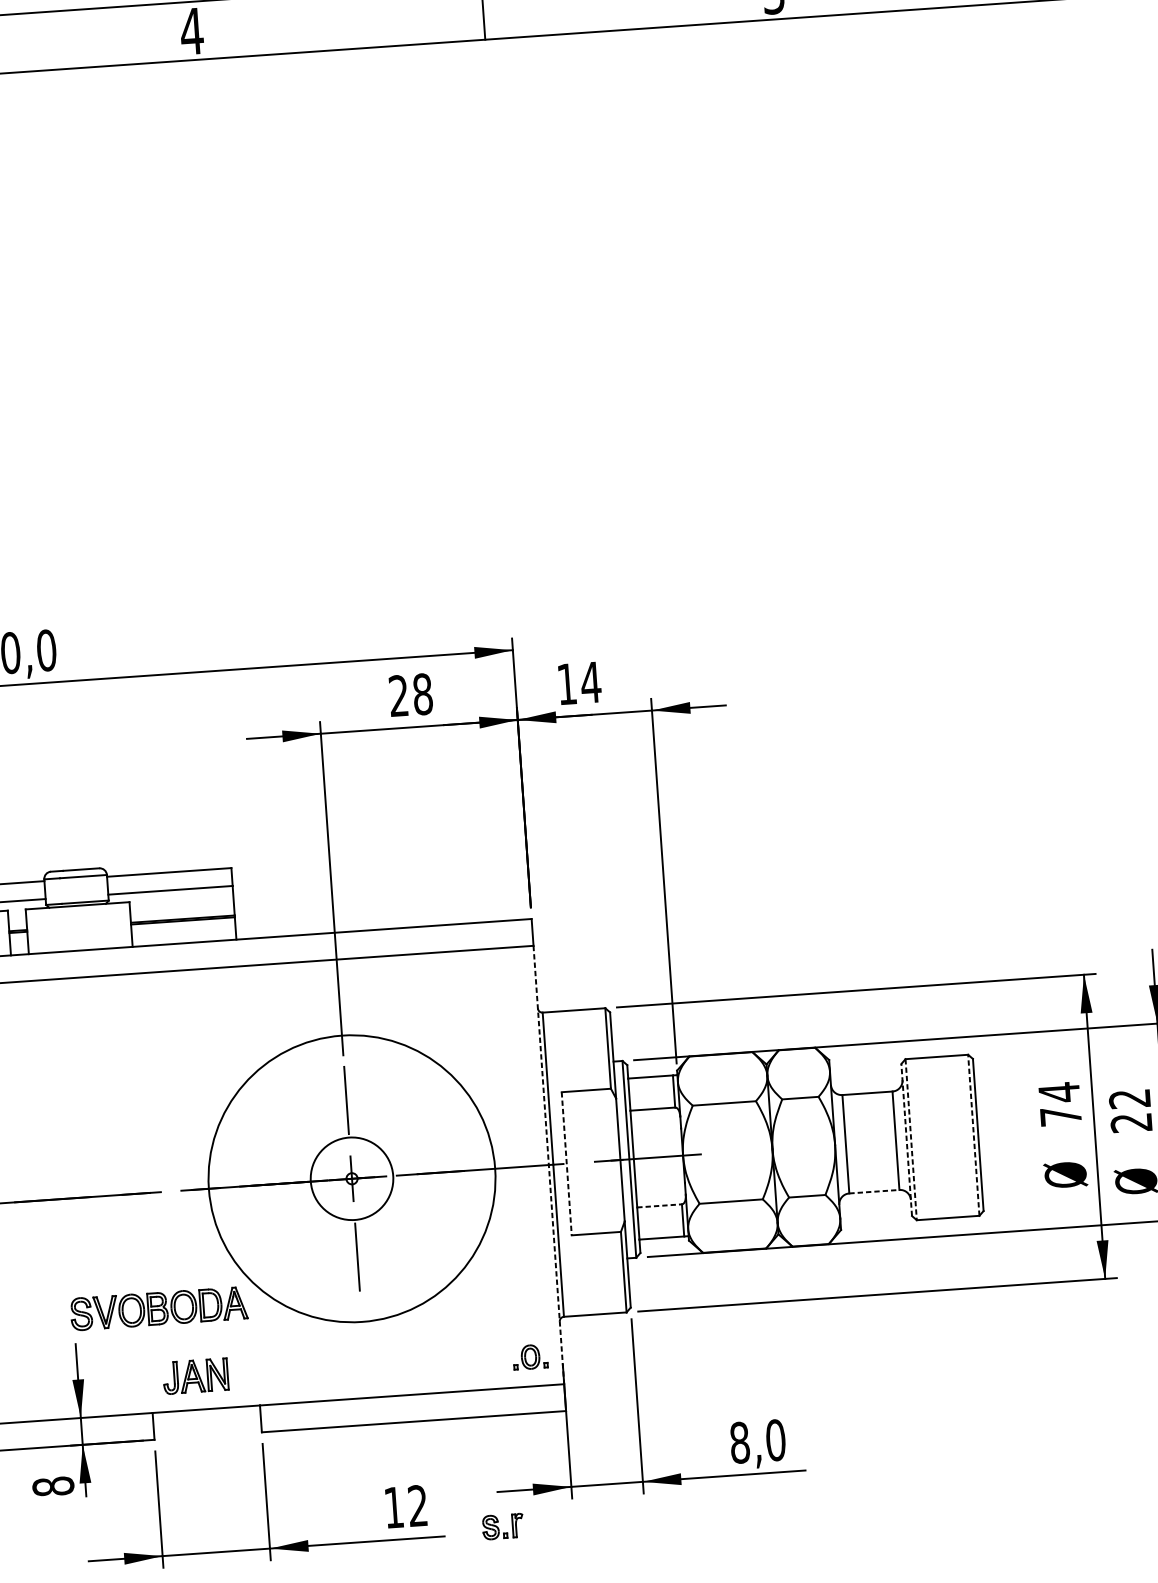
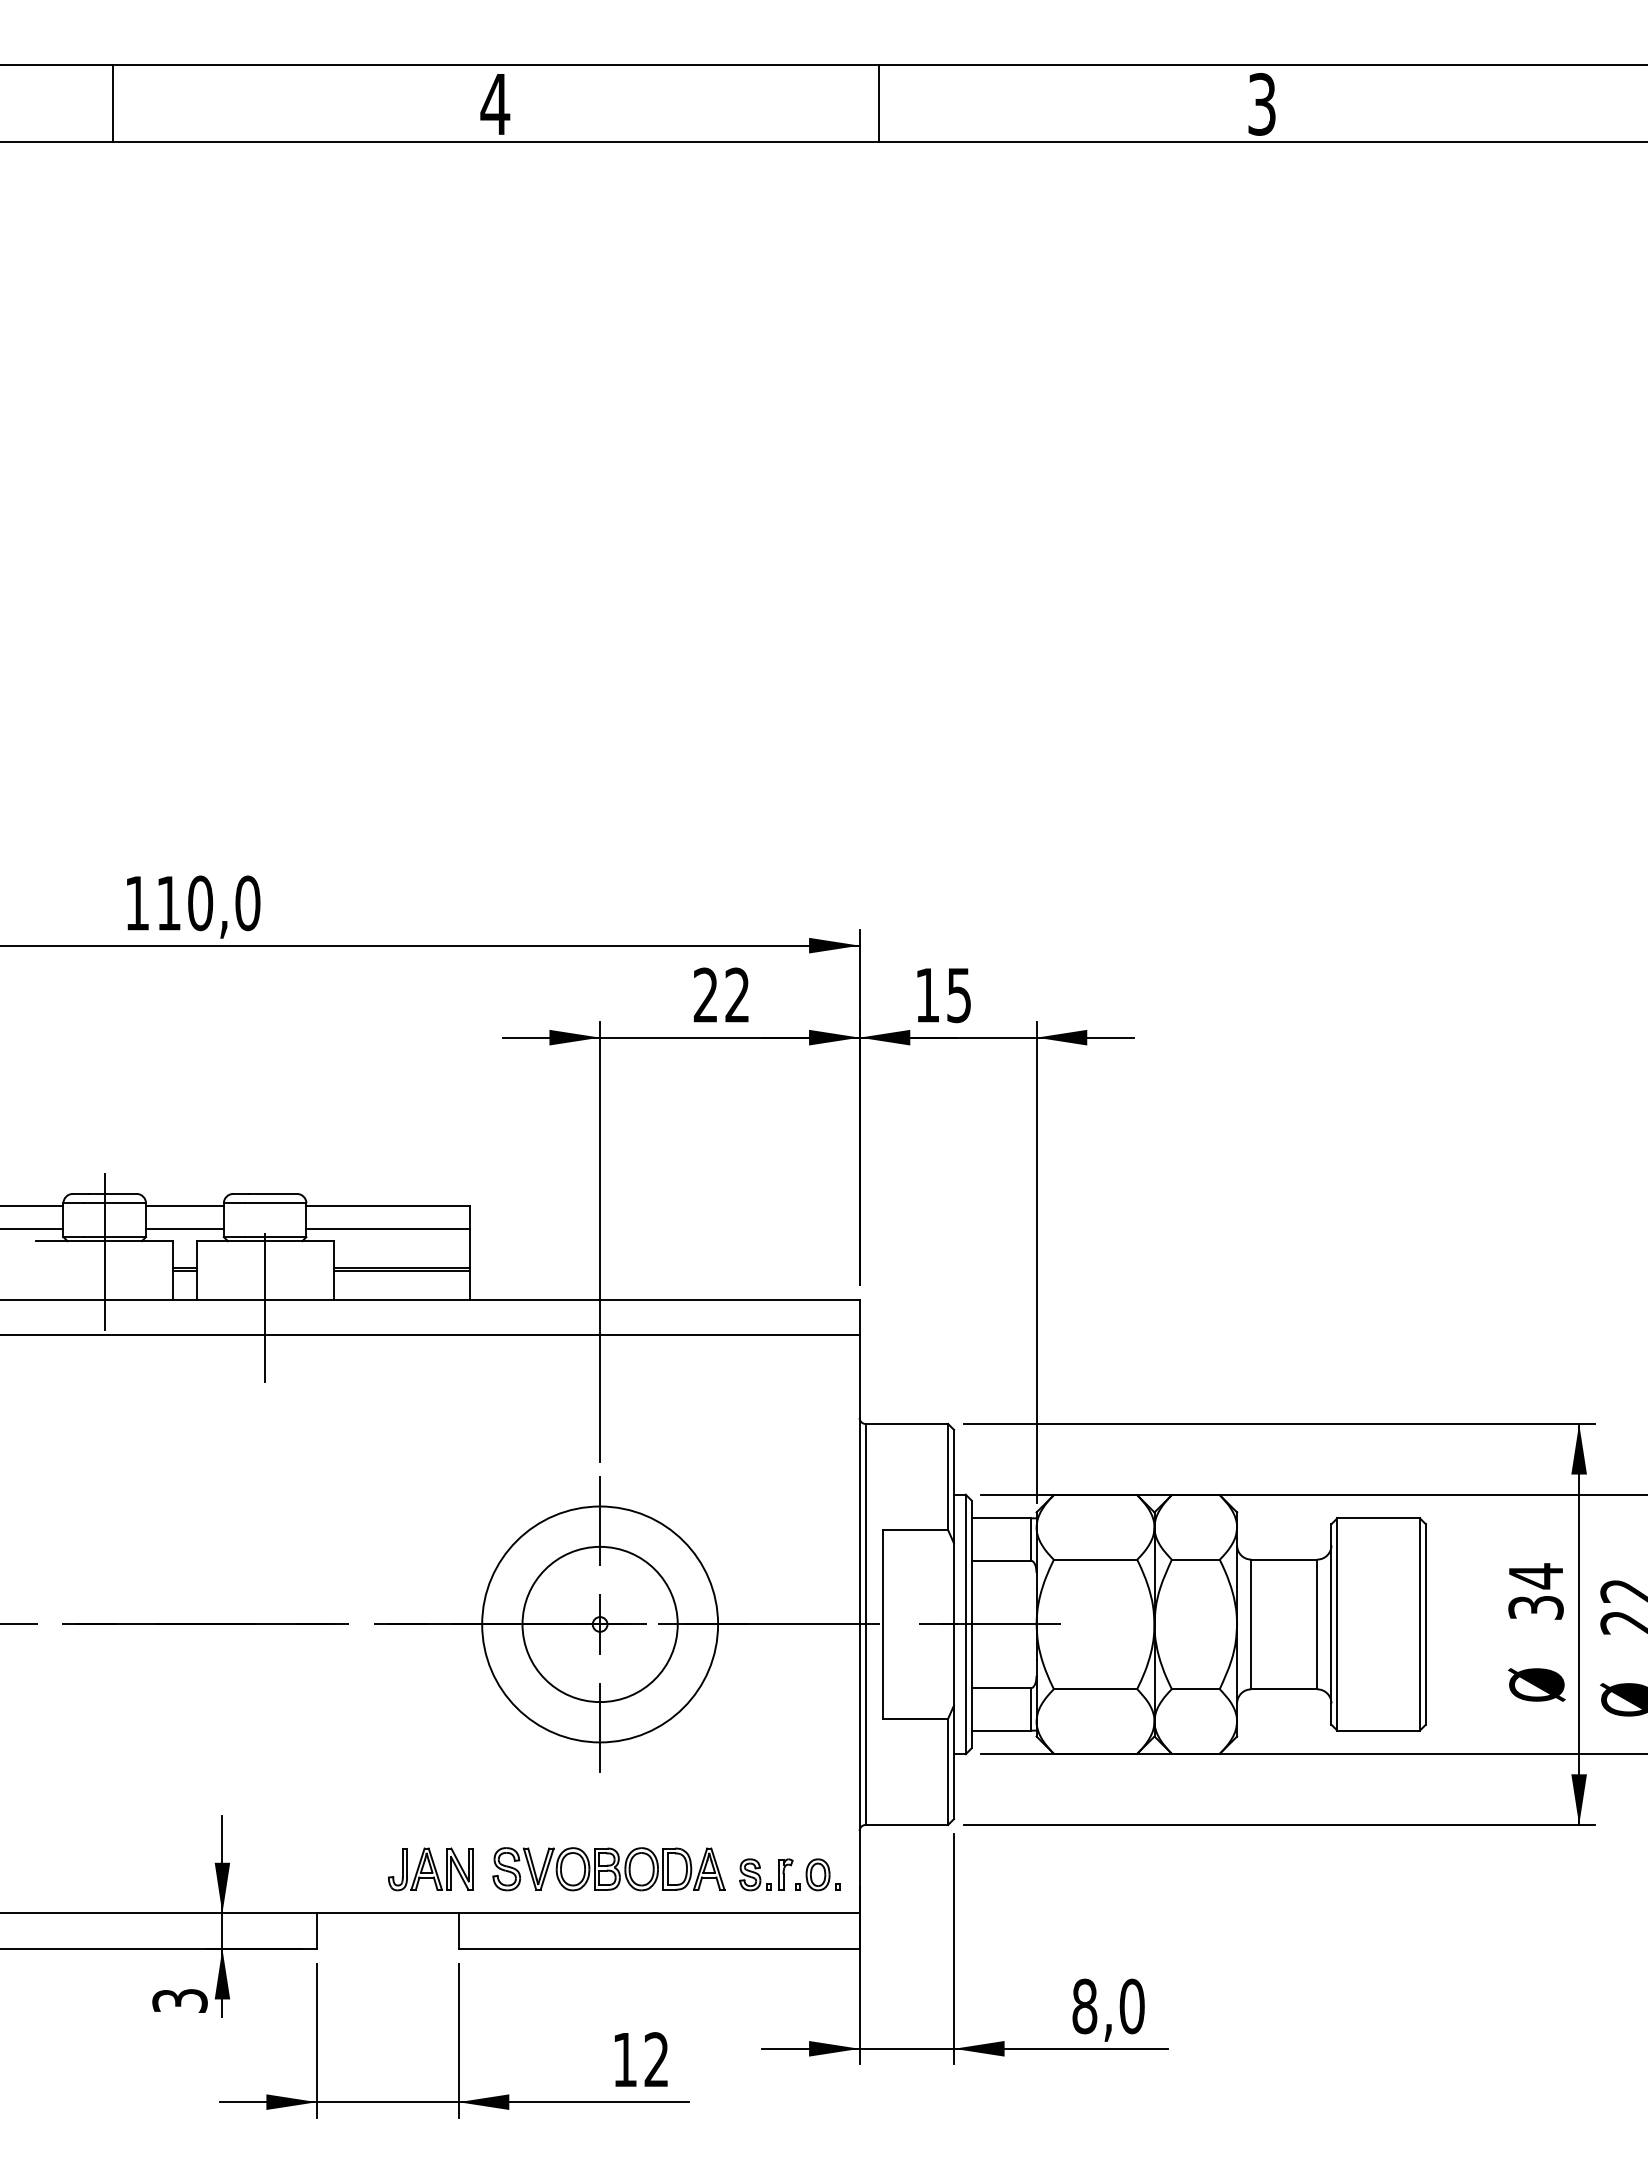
text: (591, 682) -> (959, 995), 14 -> 15
text: (422, 694) -> (737, 995), 28 -> 22
line: (81, 956) -> (265, 1307), added
text: (1060, 1116) -> (1535, 1607), 74 -> 34
line: (973, 1134) -> (1419, 1623), dashed -> solid
line: (906, 1139) -> (1331, 1623), dashed -> solid
line: (911, 1139) -> (1337, 1624), dashed -> solid
line: (566, 1163) -> (883, 1624), dashed -> solid
line: (548, 1165) -> (859, 1624), dashed -> solid
circle: (351, 1178) -> (599, 1624), size x1.43
circle: (352, 1178) -> (600, 1624), size x0.62
line: (874, 1191) -> (1284, 1689), dashed -> solid
line: (659, 1206) -> (1001, 1688), dashed -> solid
part: (158, 1308) -> (608, 1869), moved
part: (195, 1376) -> (430, 1869), moved
text: (52, 1486) -> (179, 2000), 8 -> 3
part: (498, 1527) -> (760, 1875), moved

